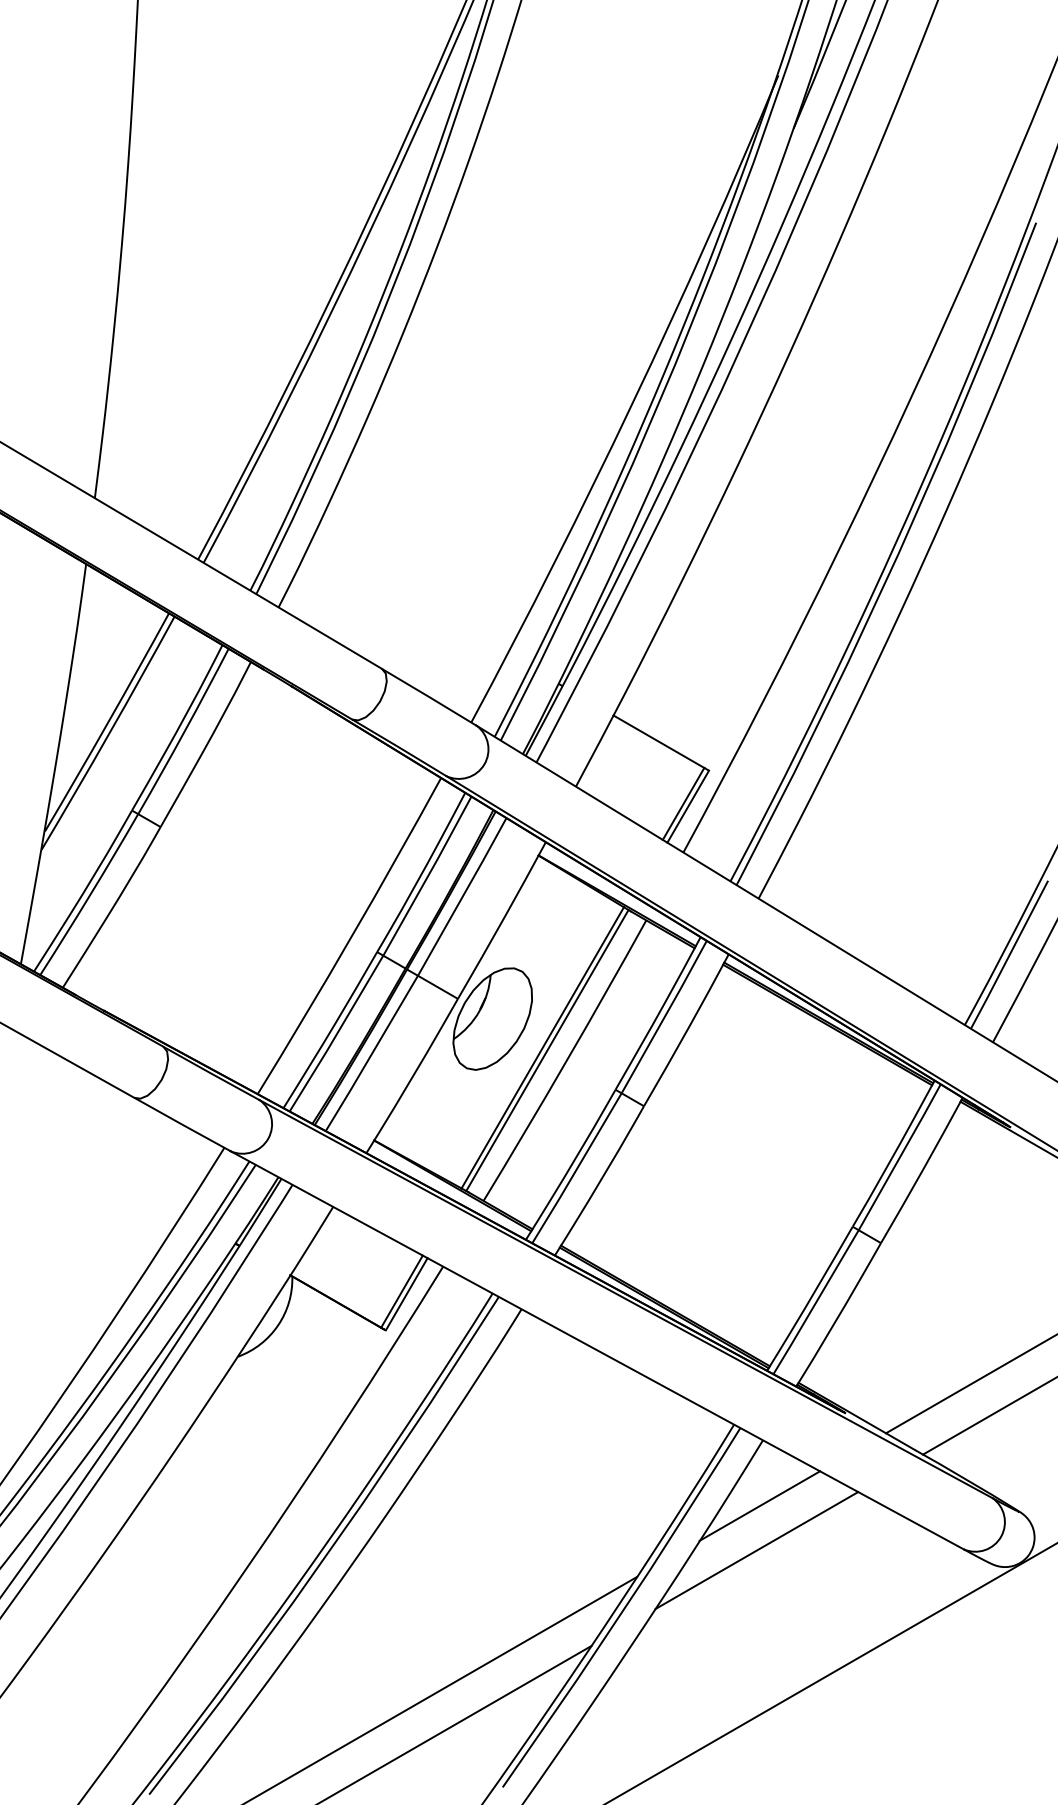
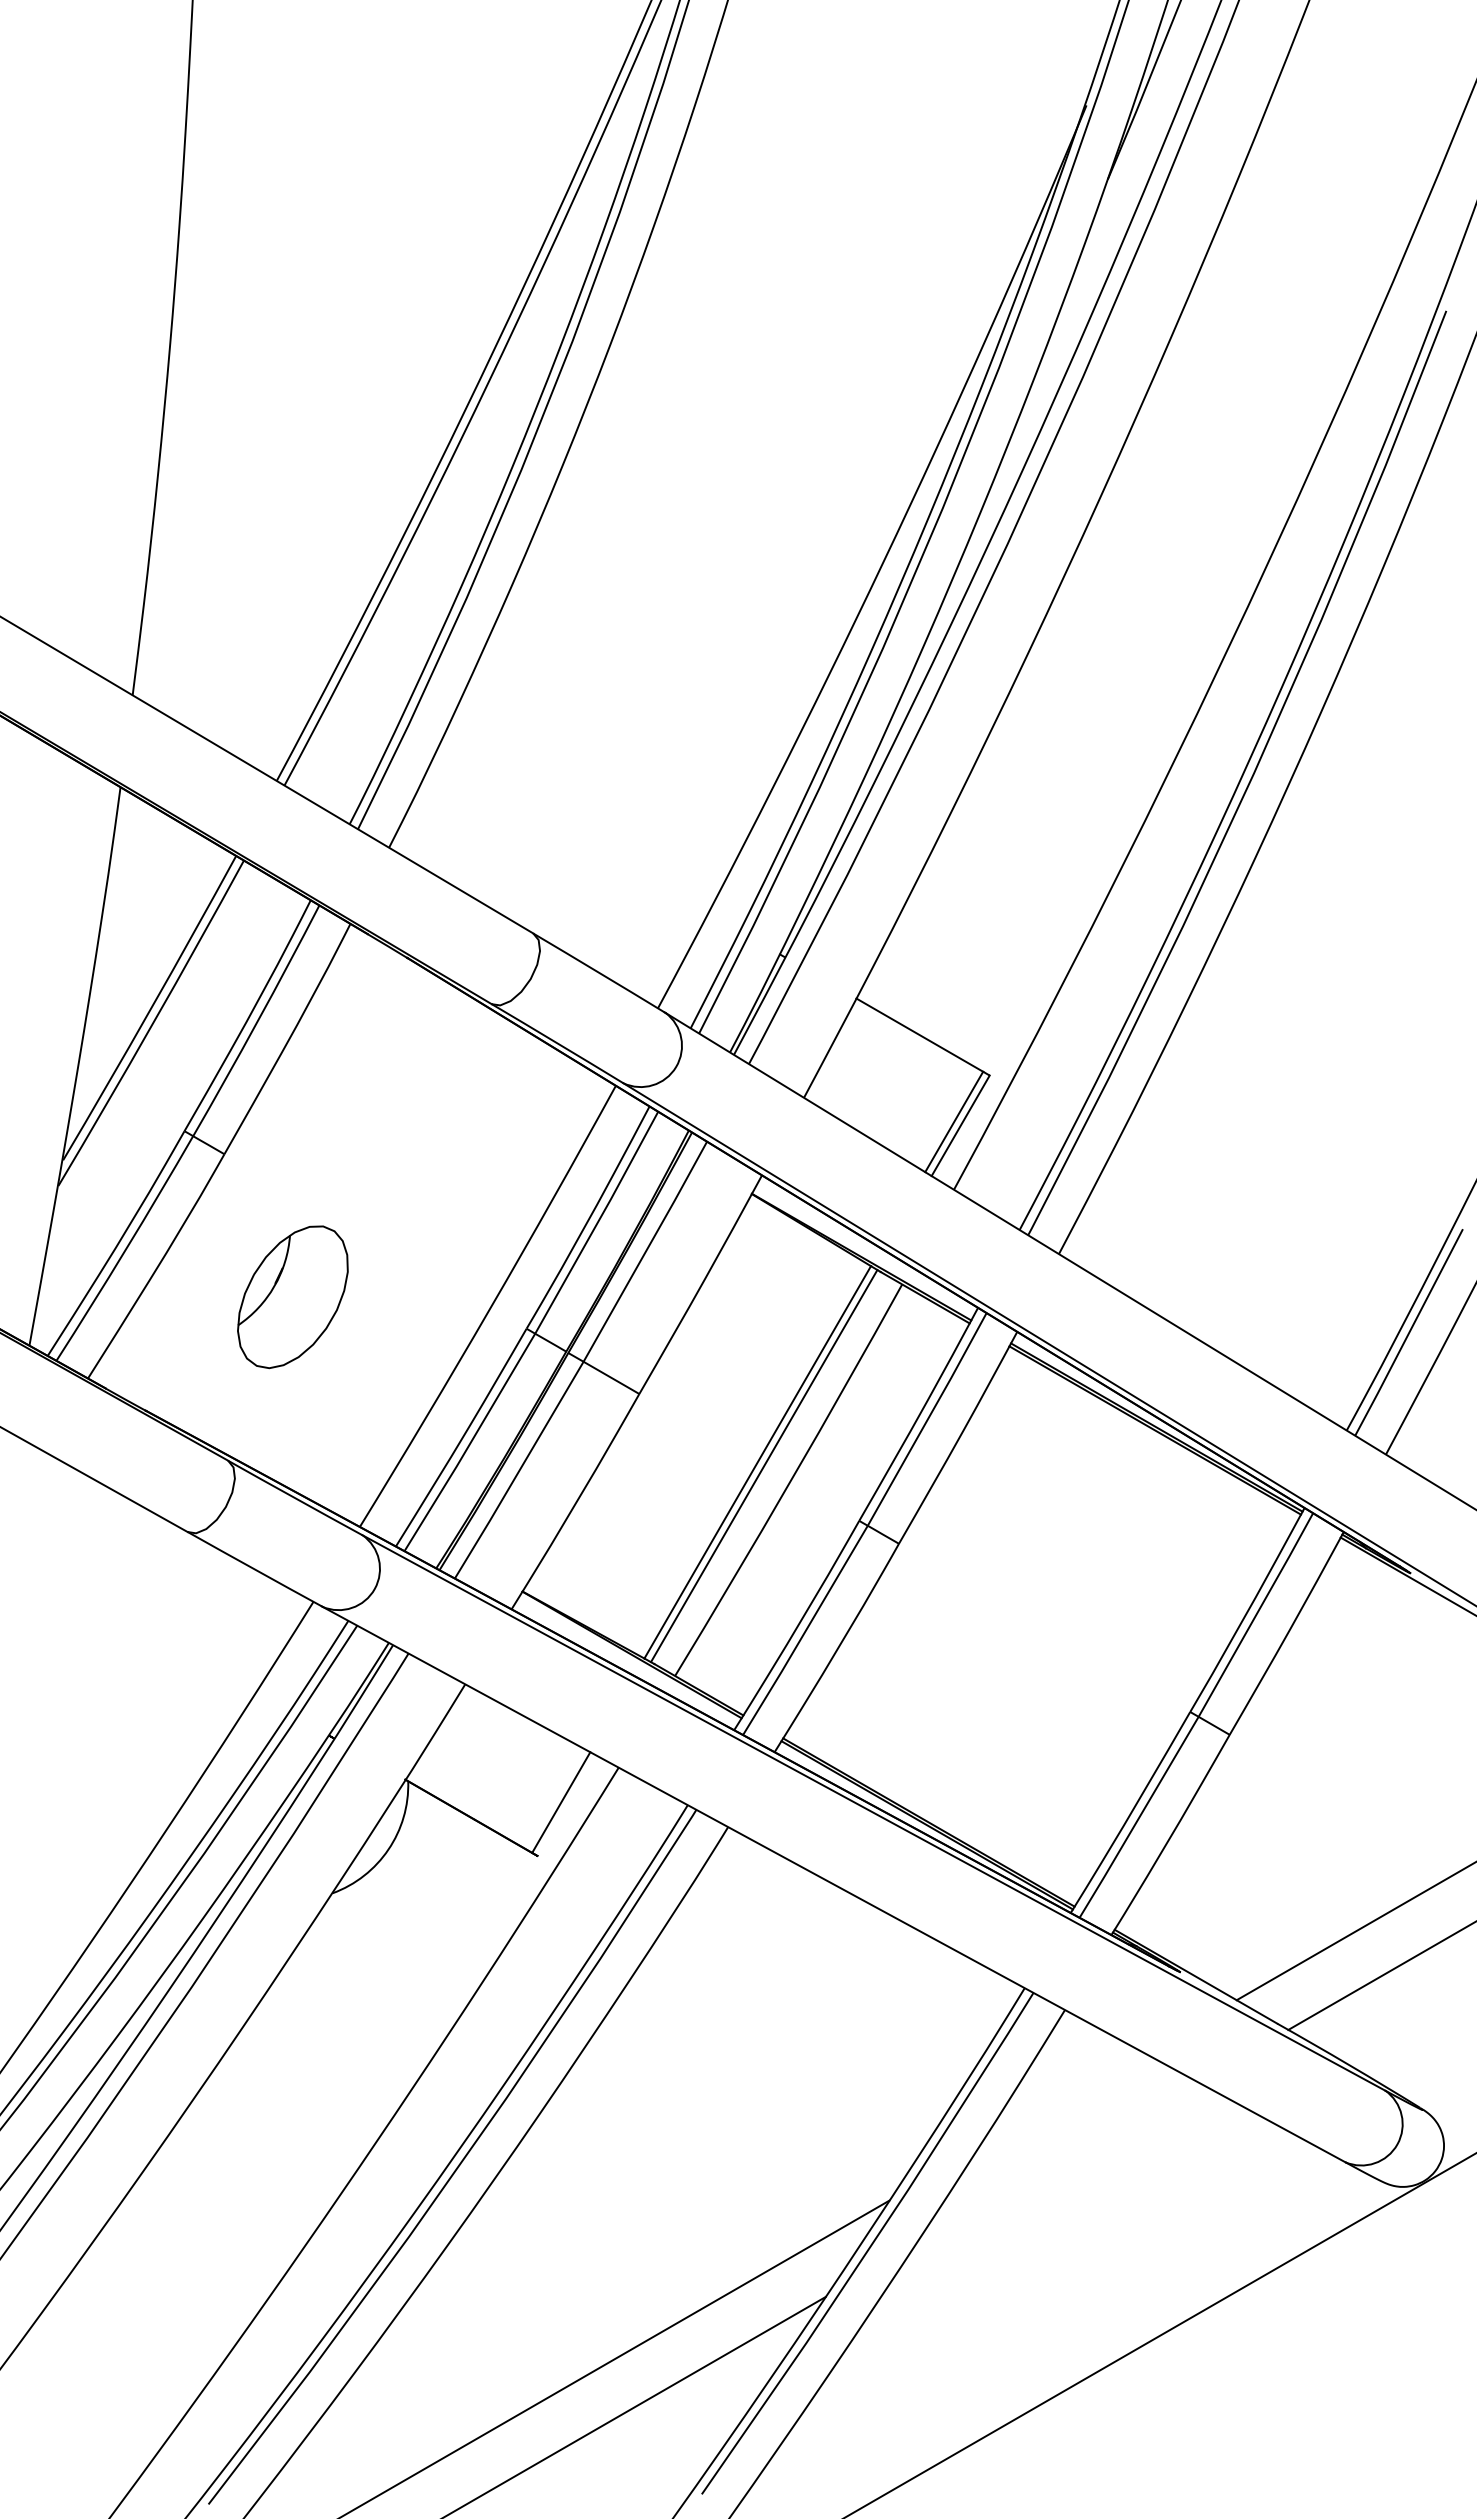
part: (492, 1019) -> (292, 1297), moved
line: (406, 1293) -> (567, 1805), removed
line: (759, 1505) -> (1060, 2101), removed
line: (756, 1550) -> (1056, 2163), removed

